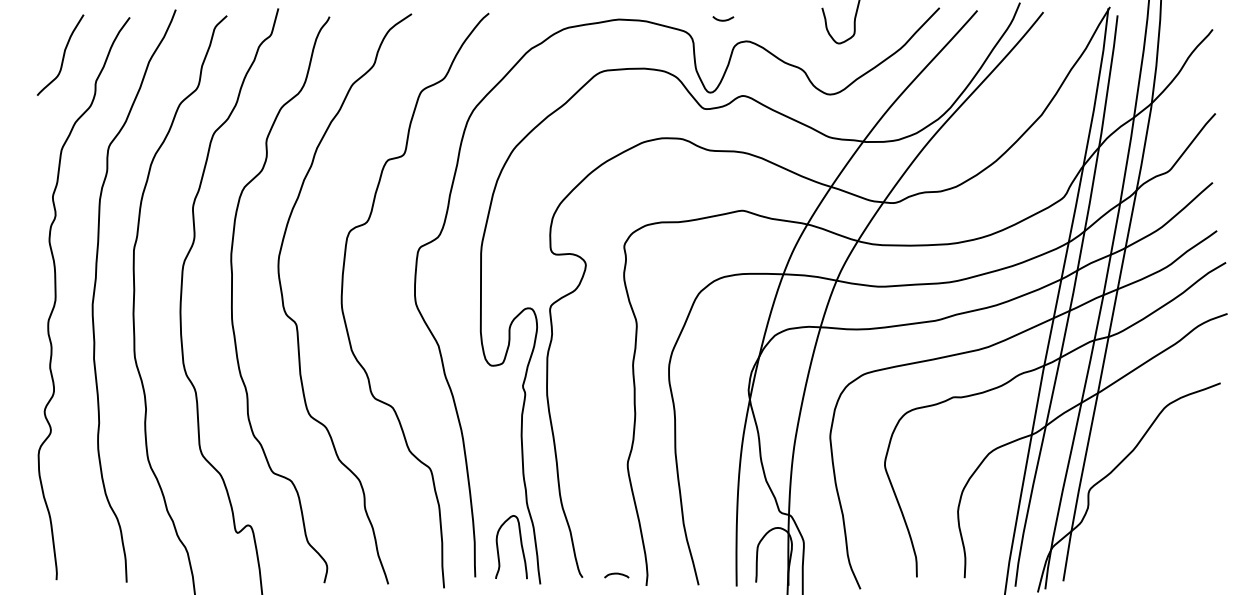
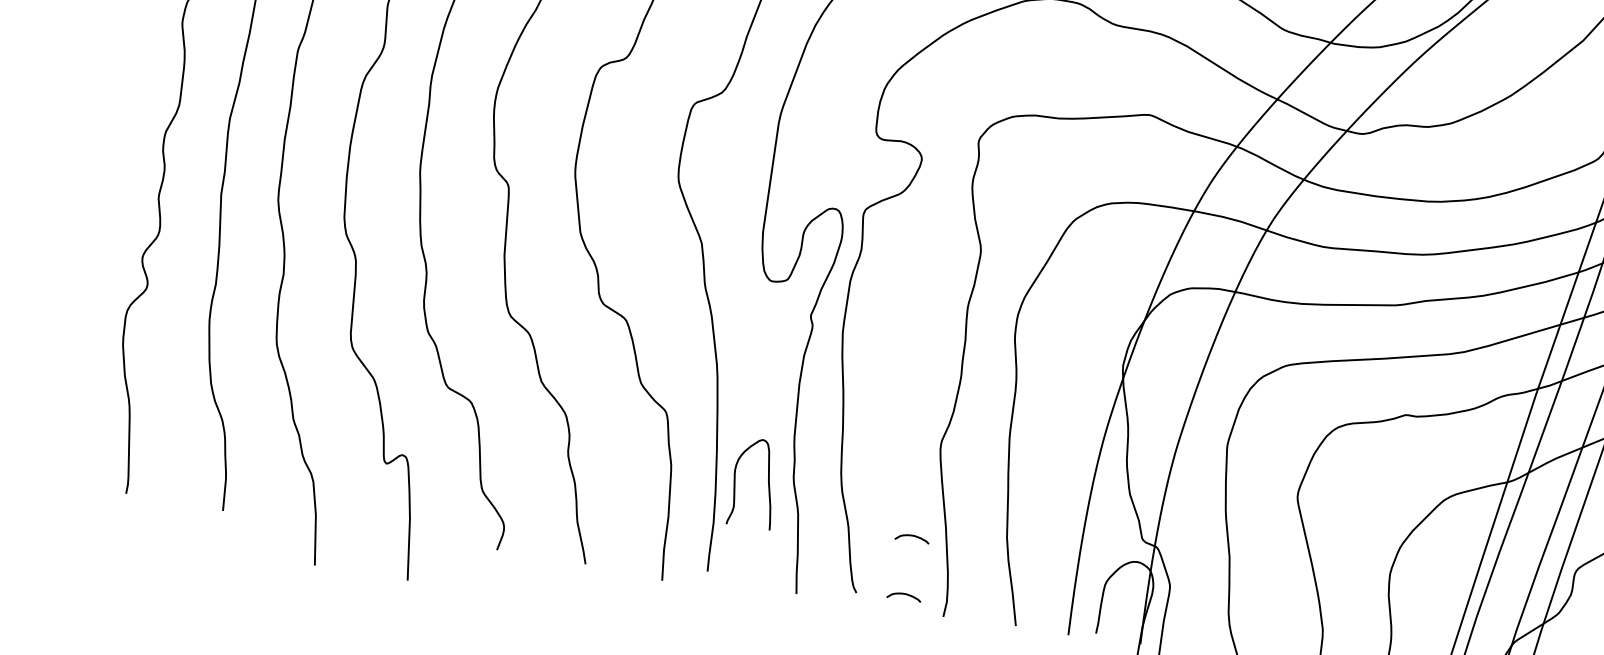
curve: (616, 532) -> (912, 536), added
curve: (520, 544) -> (767, 481), moved

